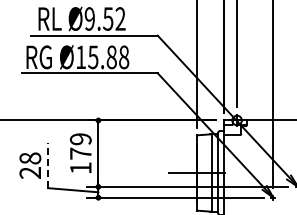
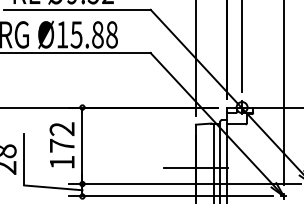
text: (80, 139) -> (61, 129), 179 -> 172
line: (47, 165) -> (23, 159), dashed -> solid

